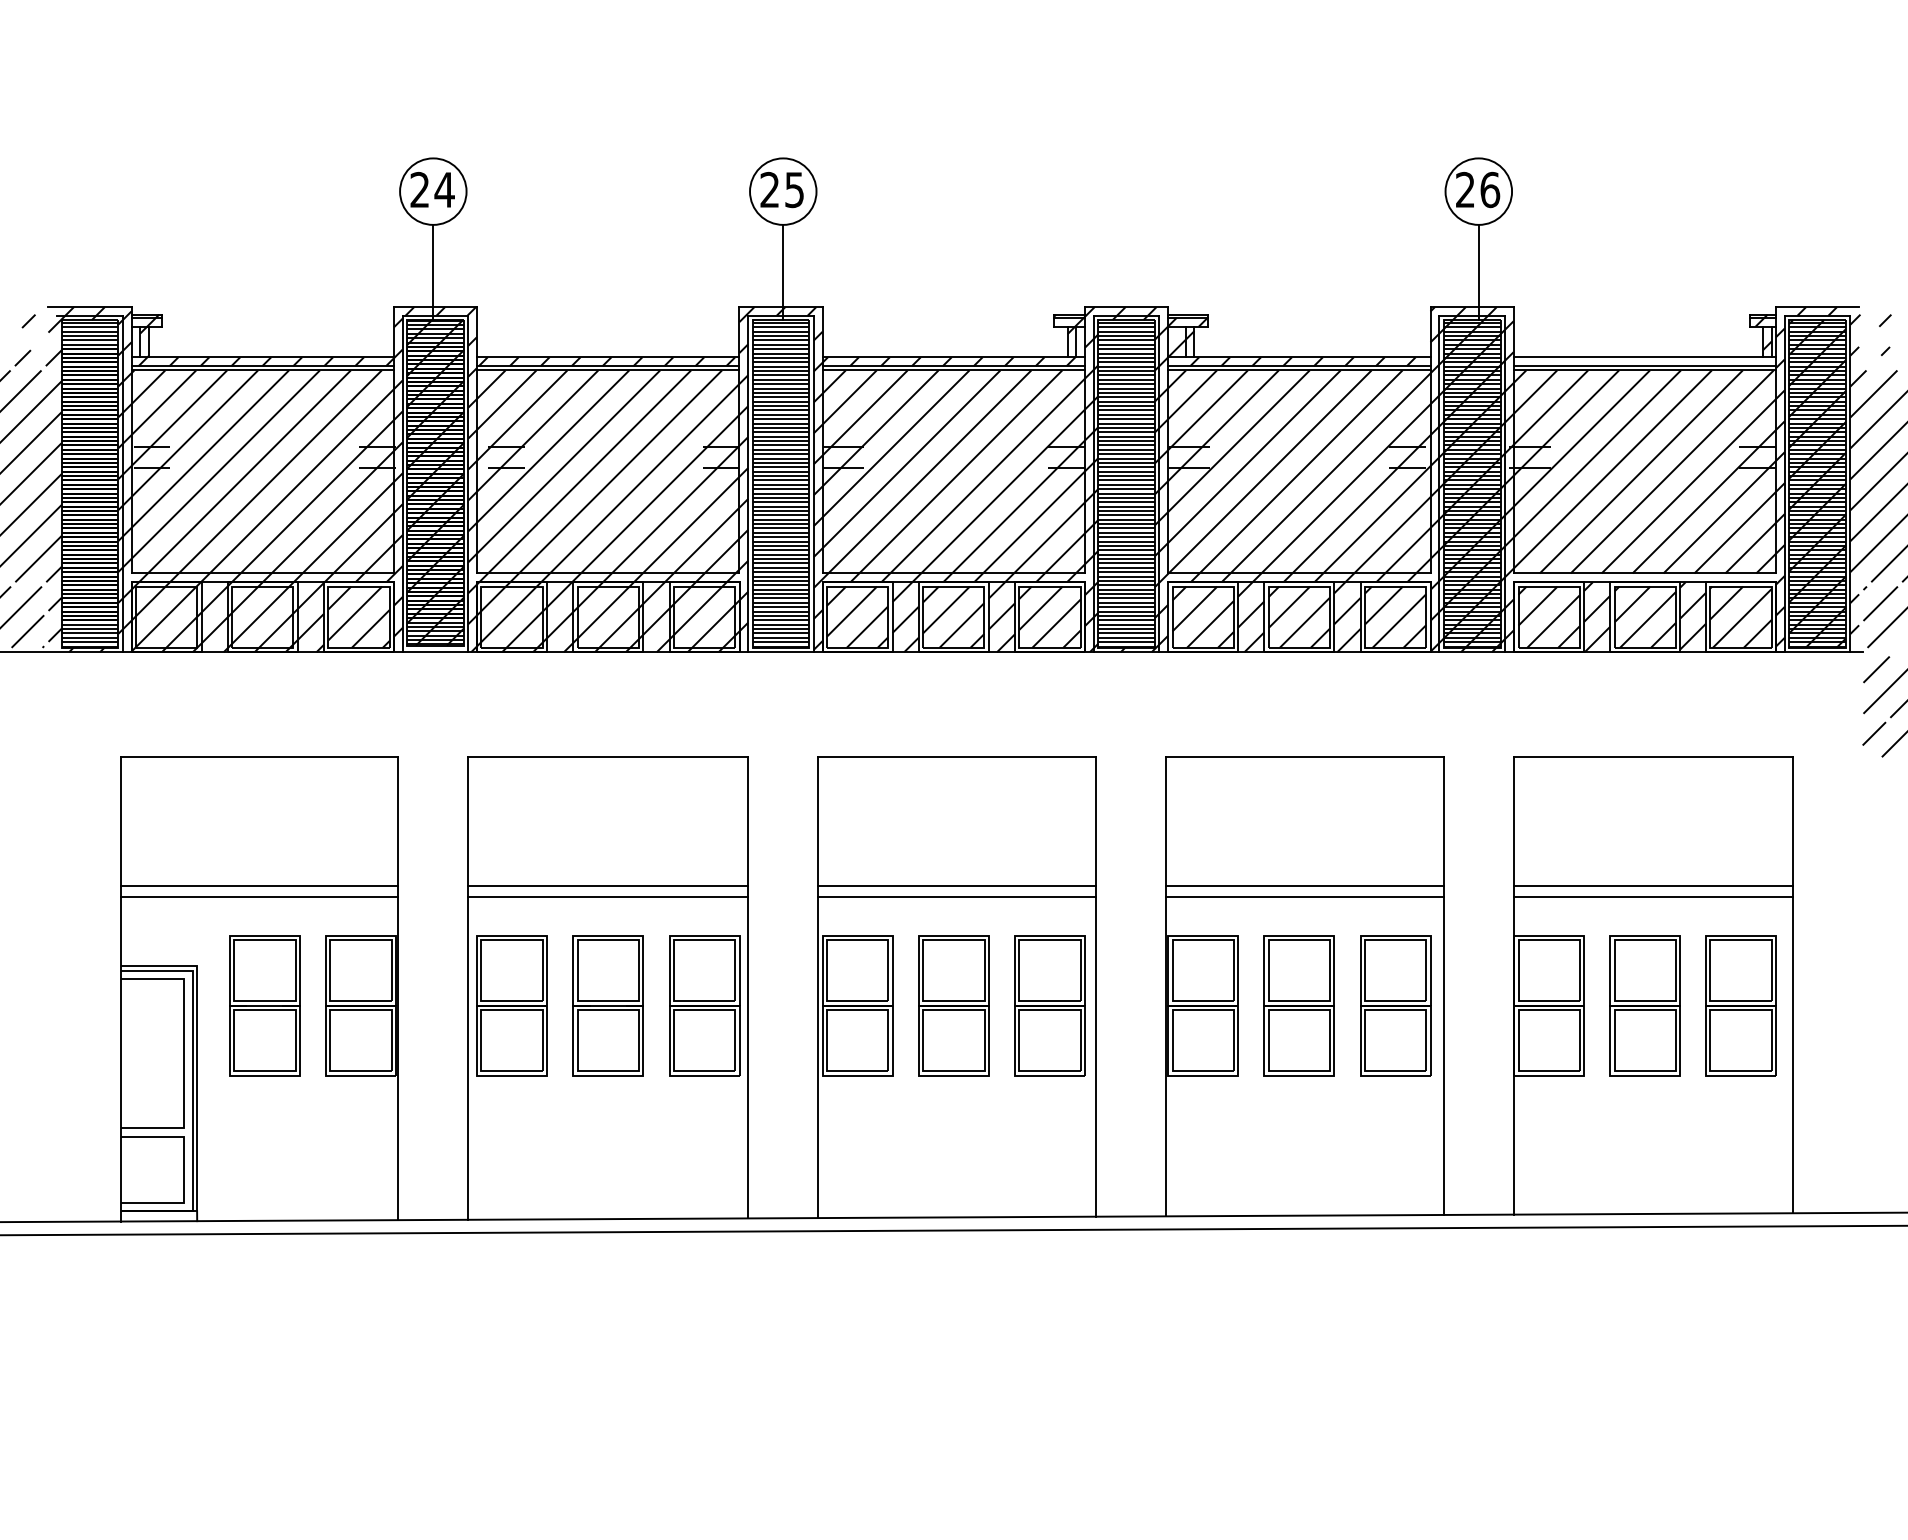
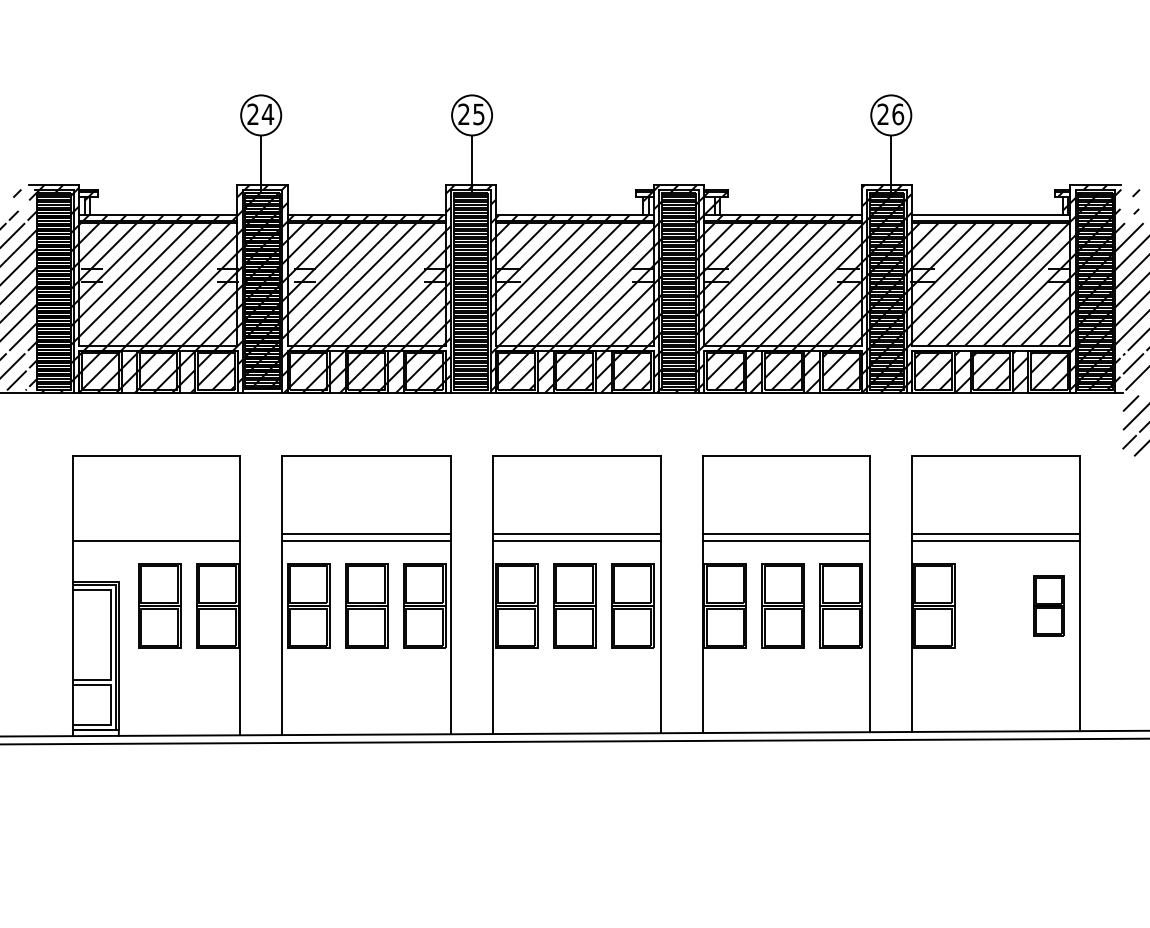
line: (259, 885) -> (156, 533), removed
part: (1645, 1004) -> (991, 605), removed
part: (1739, 1004) -> (1048, 605), size x0.7

